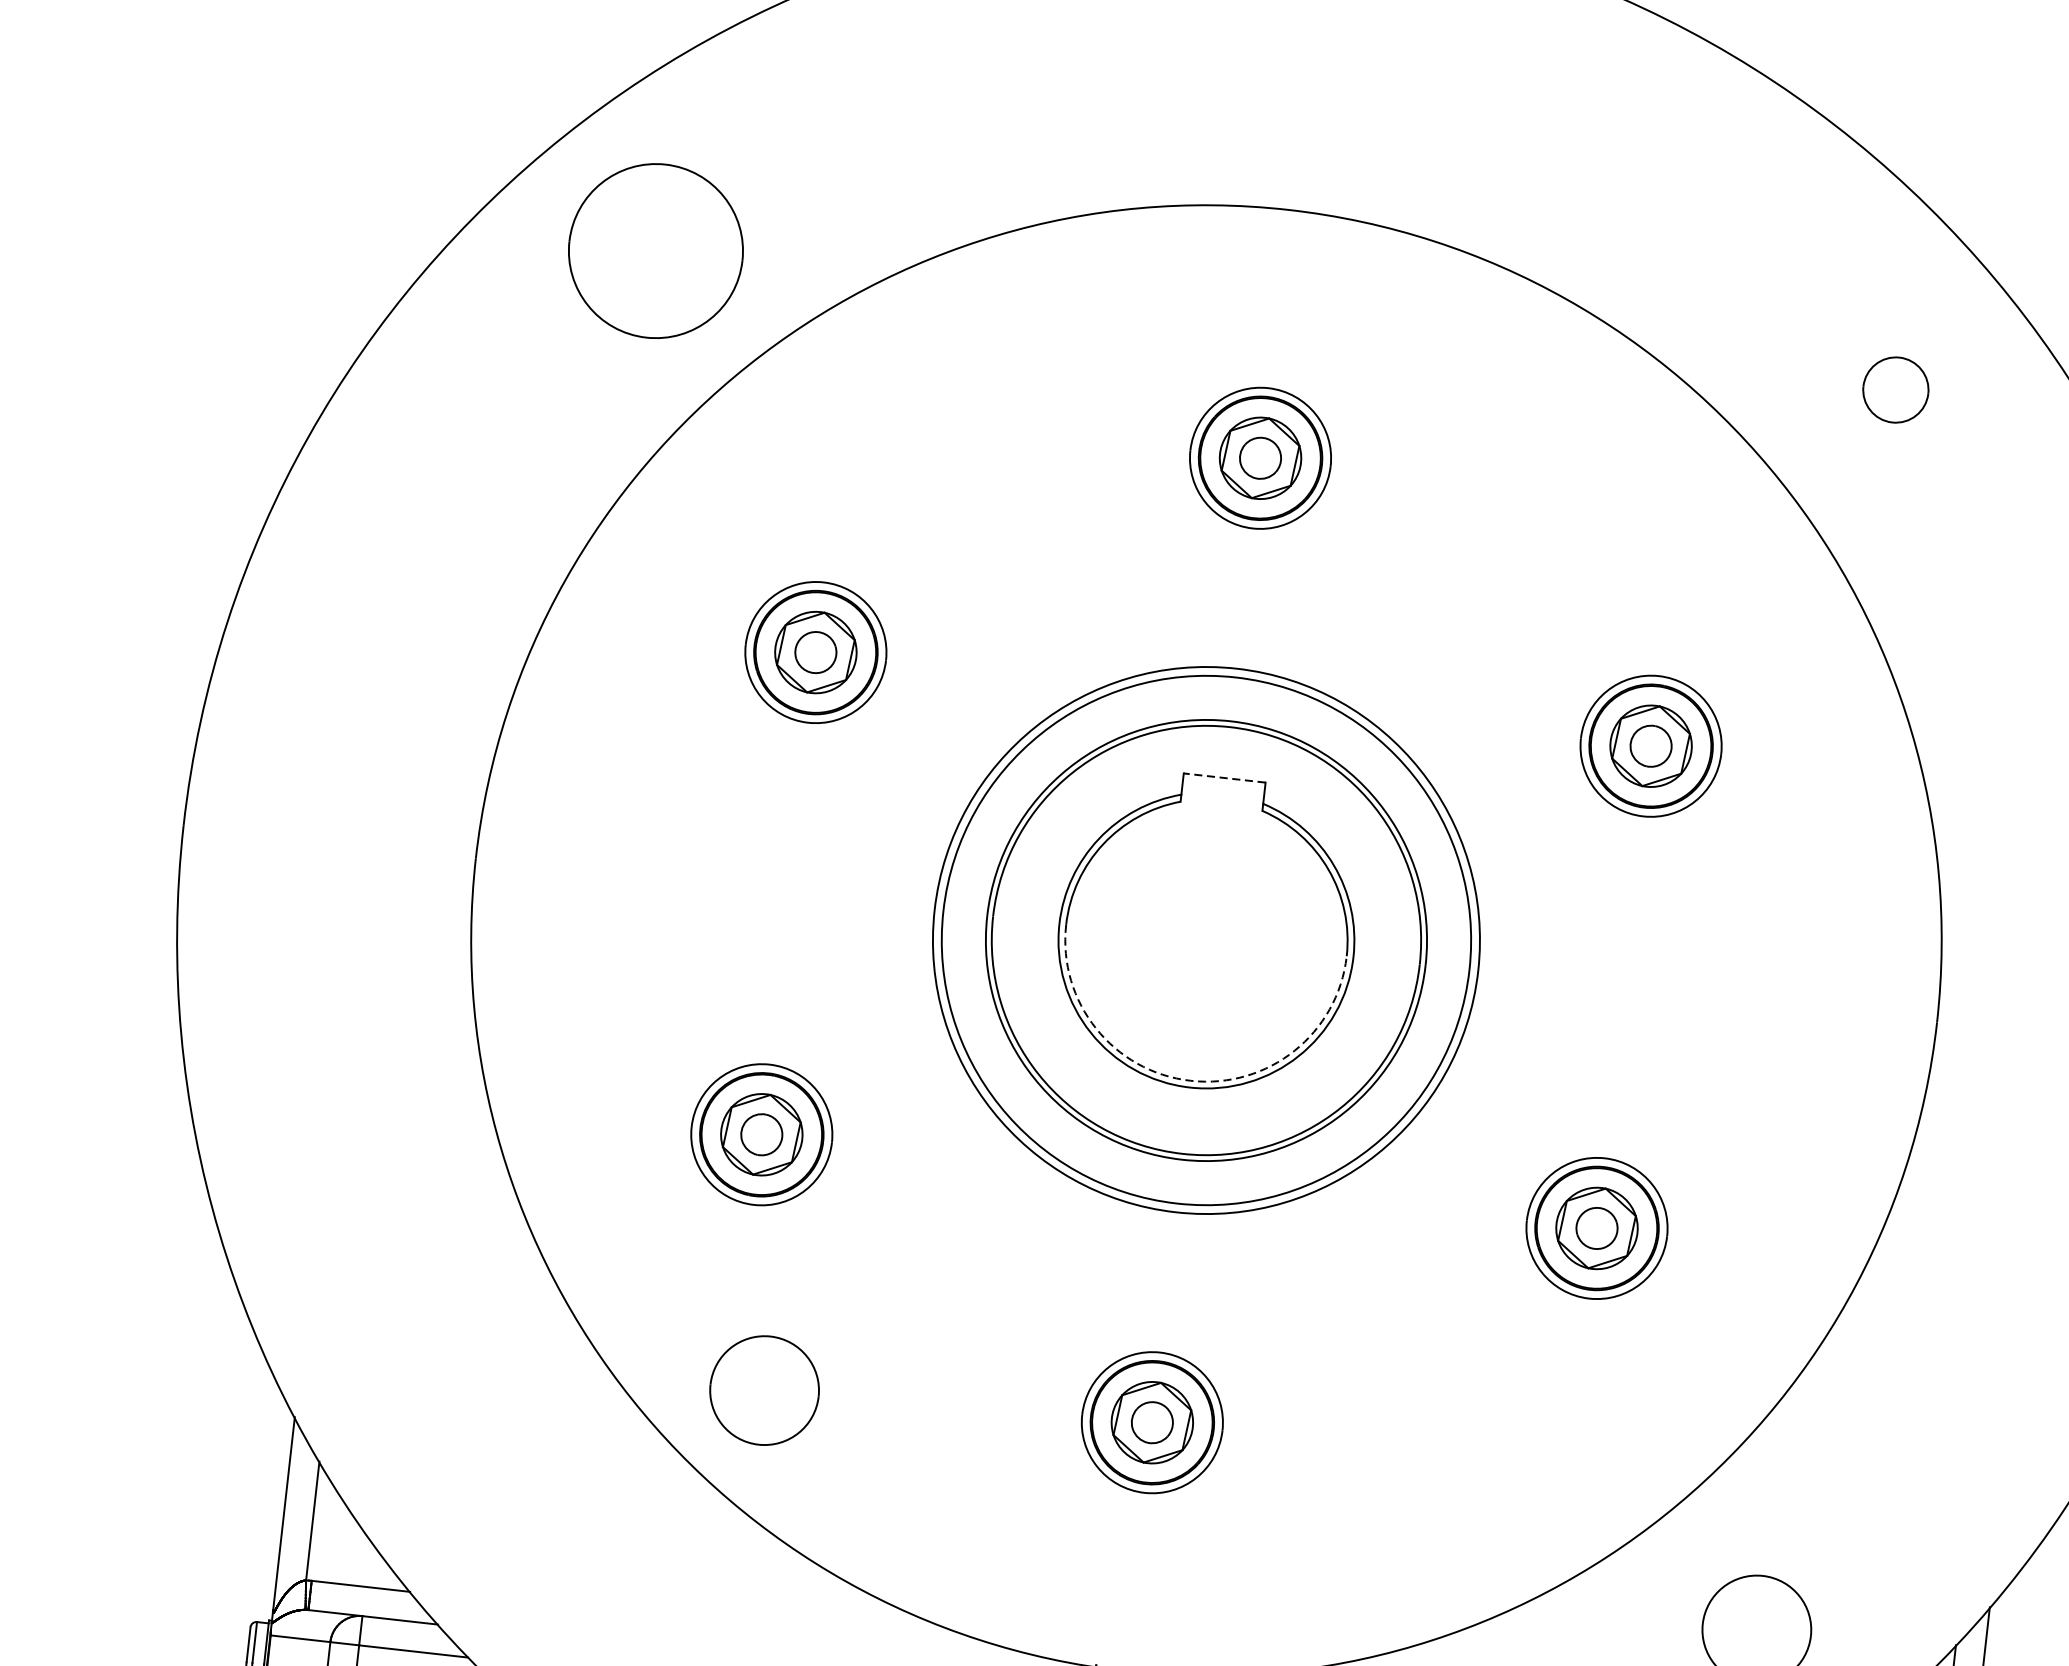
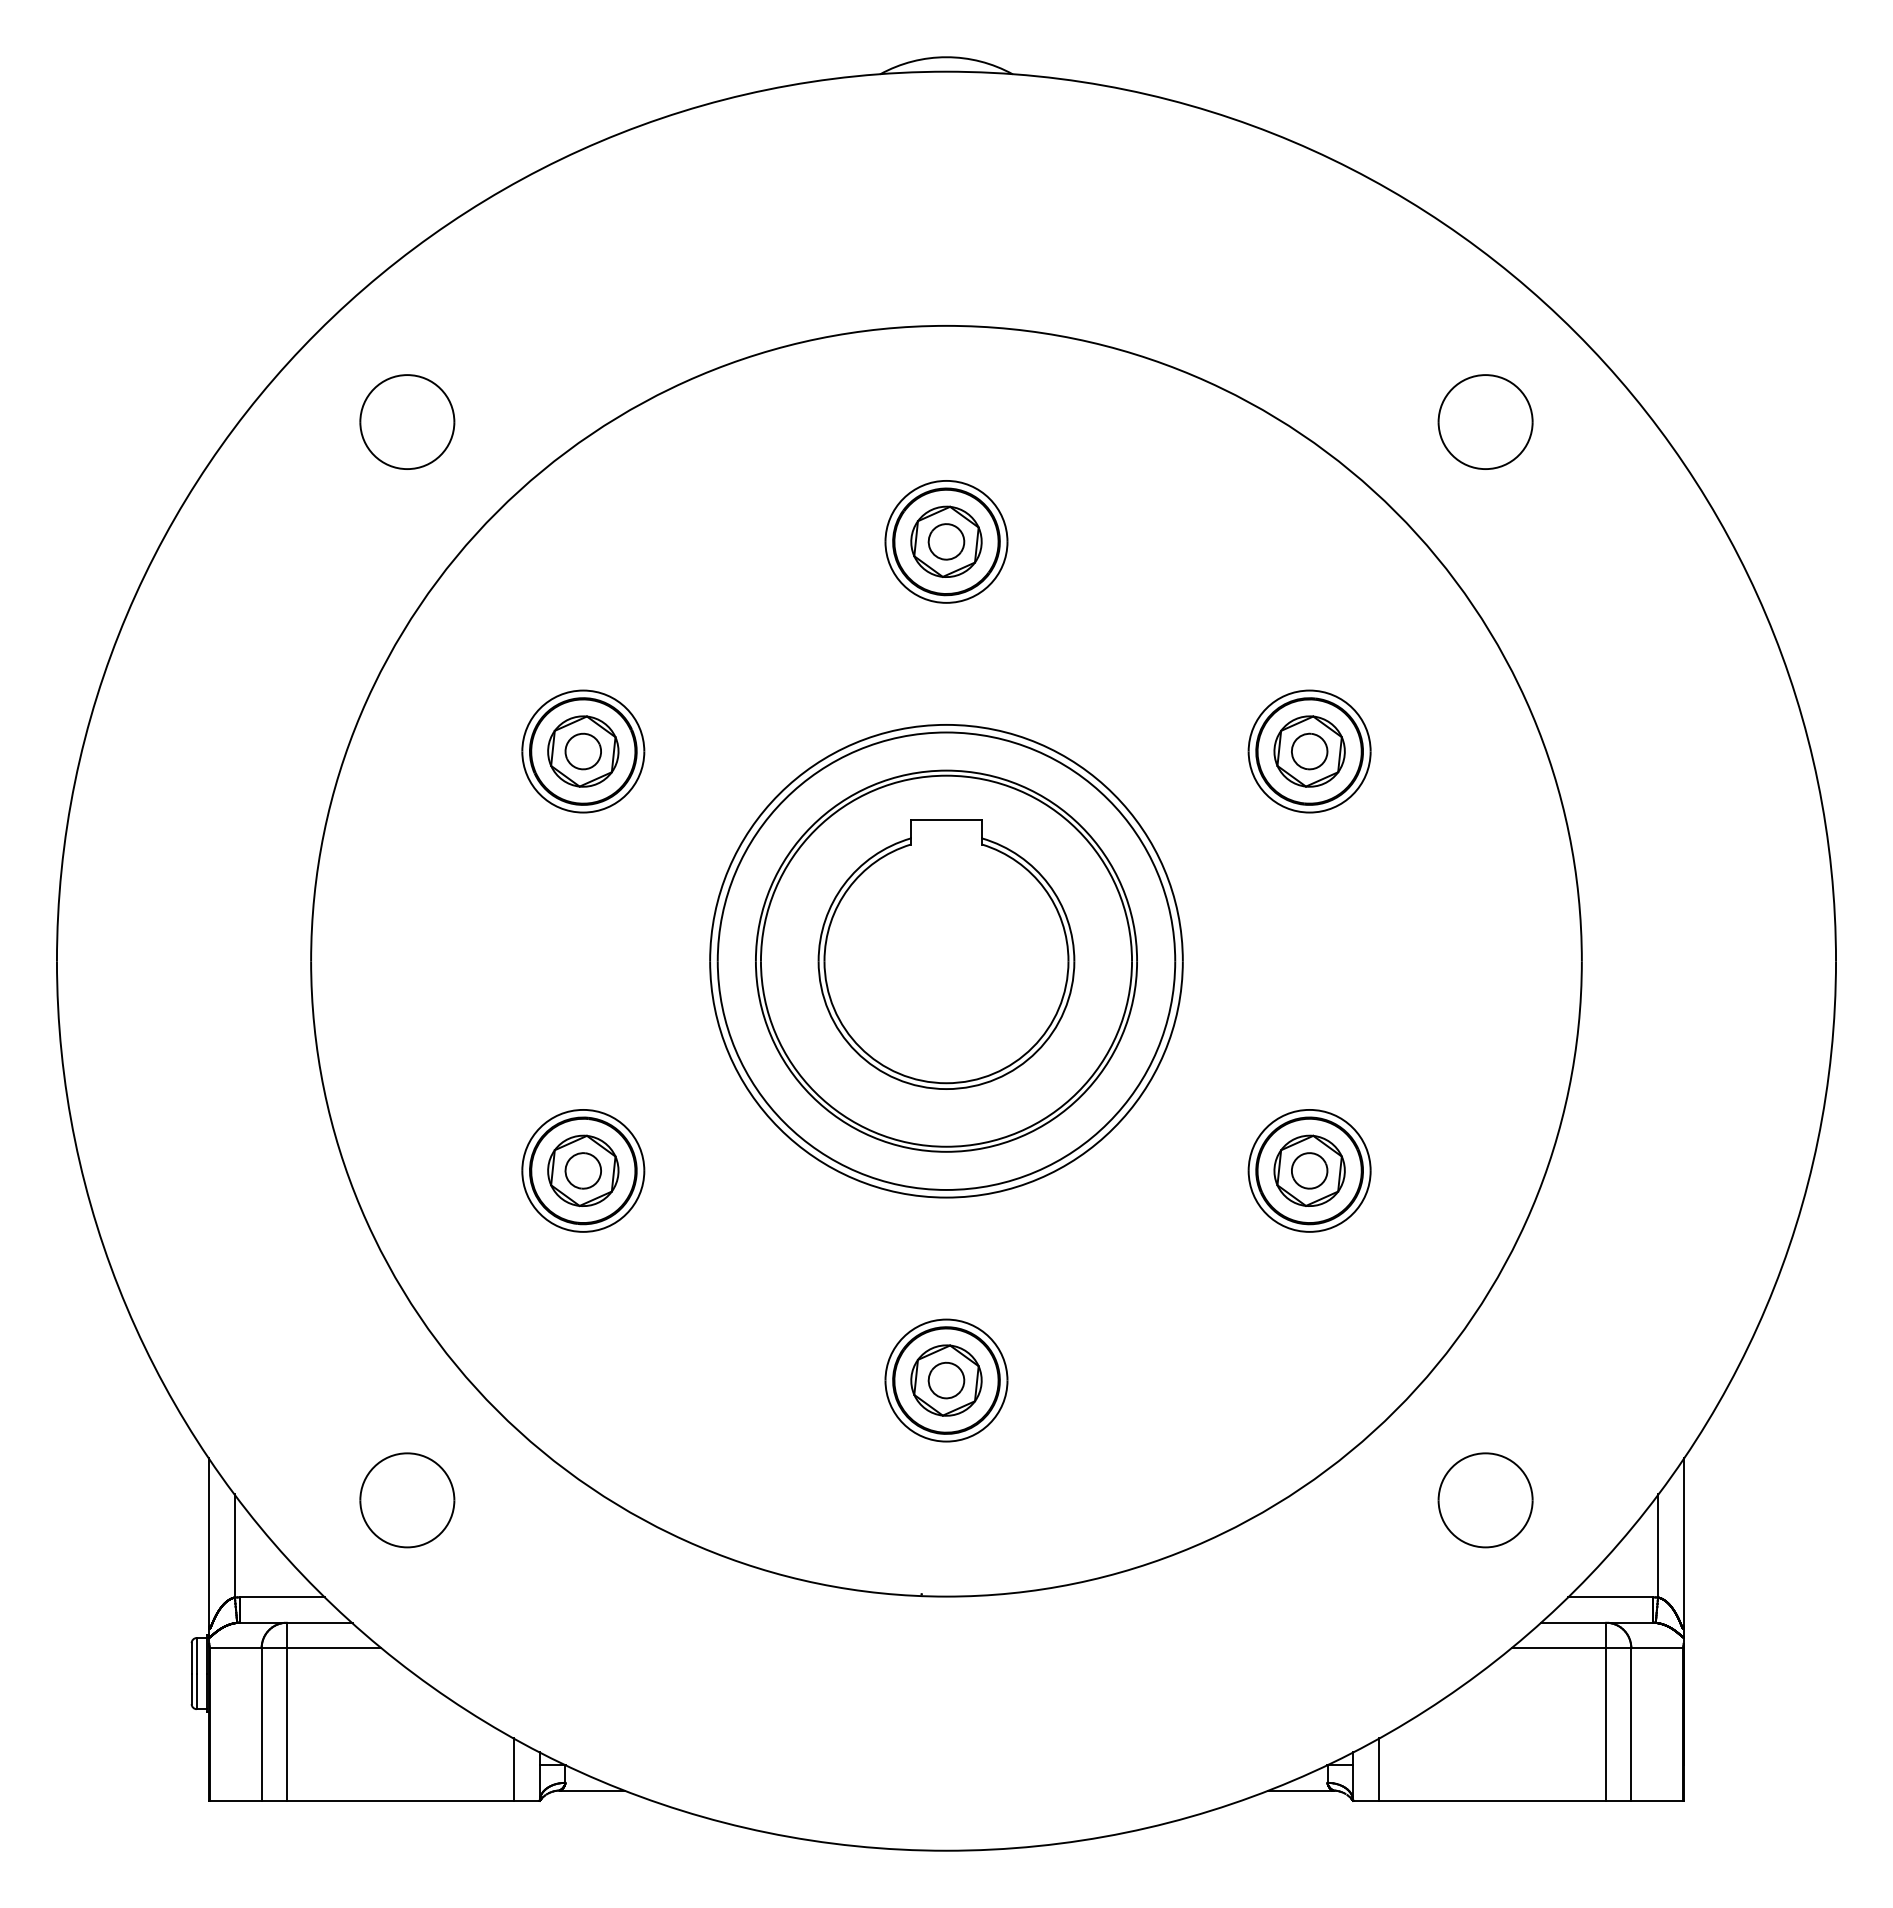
part: (656, 250) -> (407, 421), size x0.62
part: (1895, 389) -> (1485, 421), size x1.67
line: (1224, 777) -> (946, 819), dashed -> solid
arc: (1190, 1081) -> (946, 1083), dashed -> solid
part: (764, 1390) -> (407, 1500), moved

